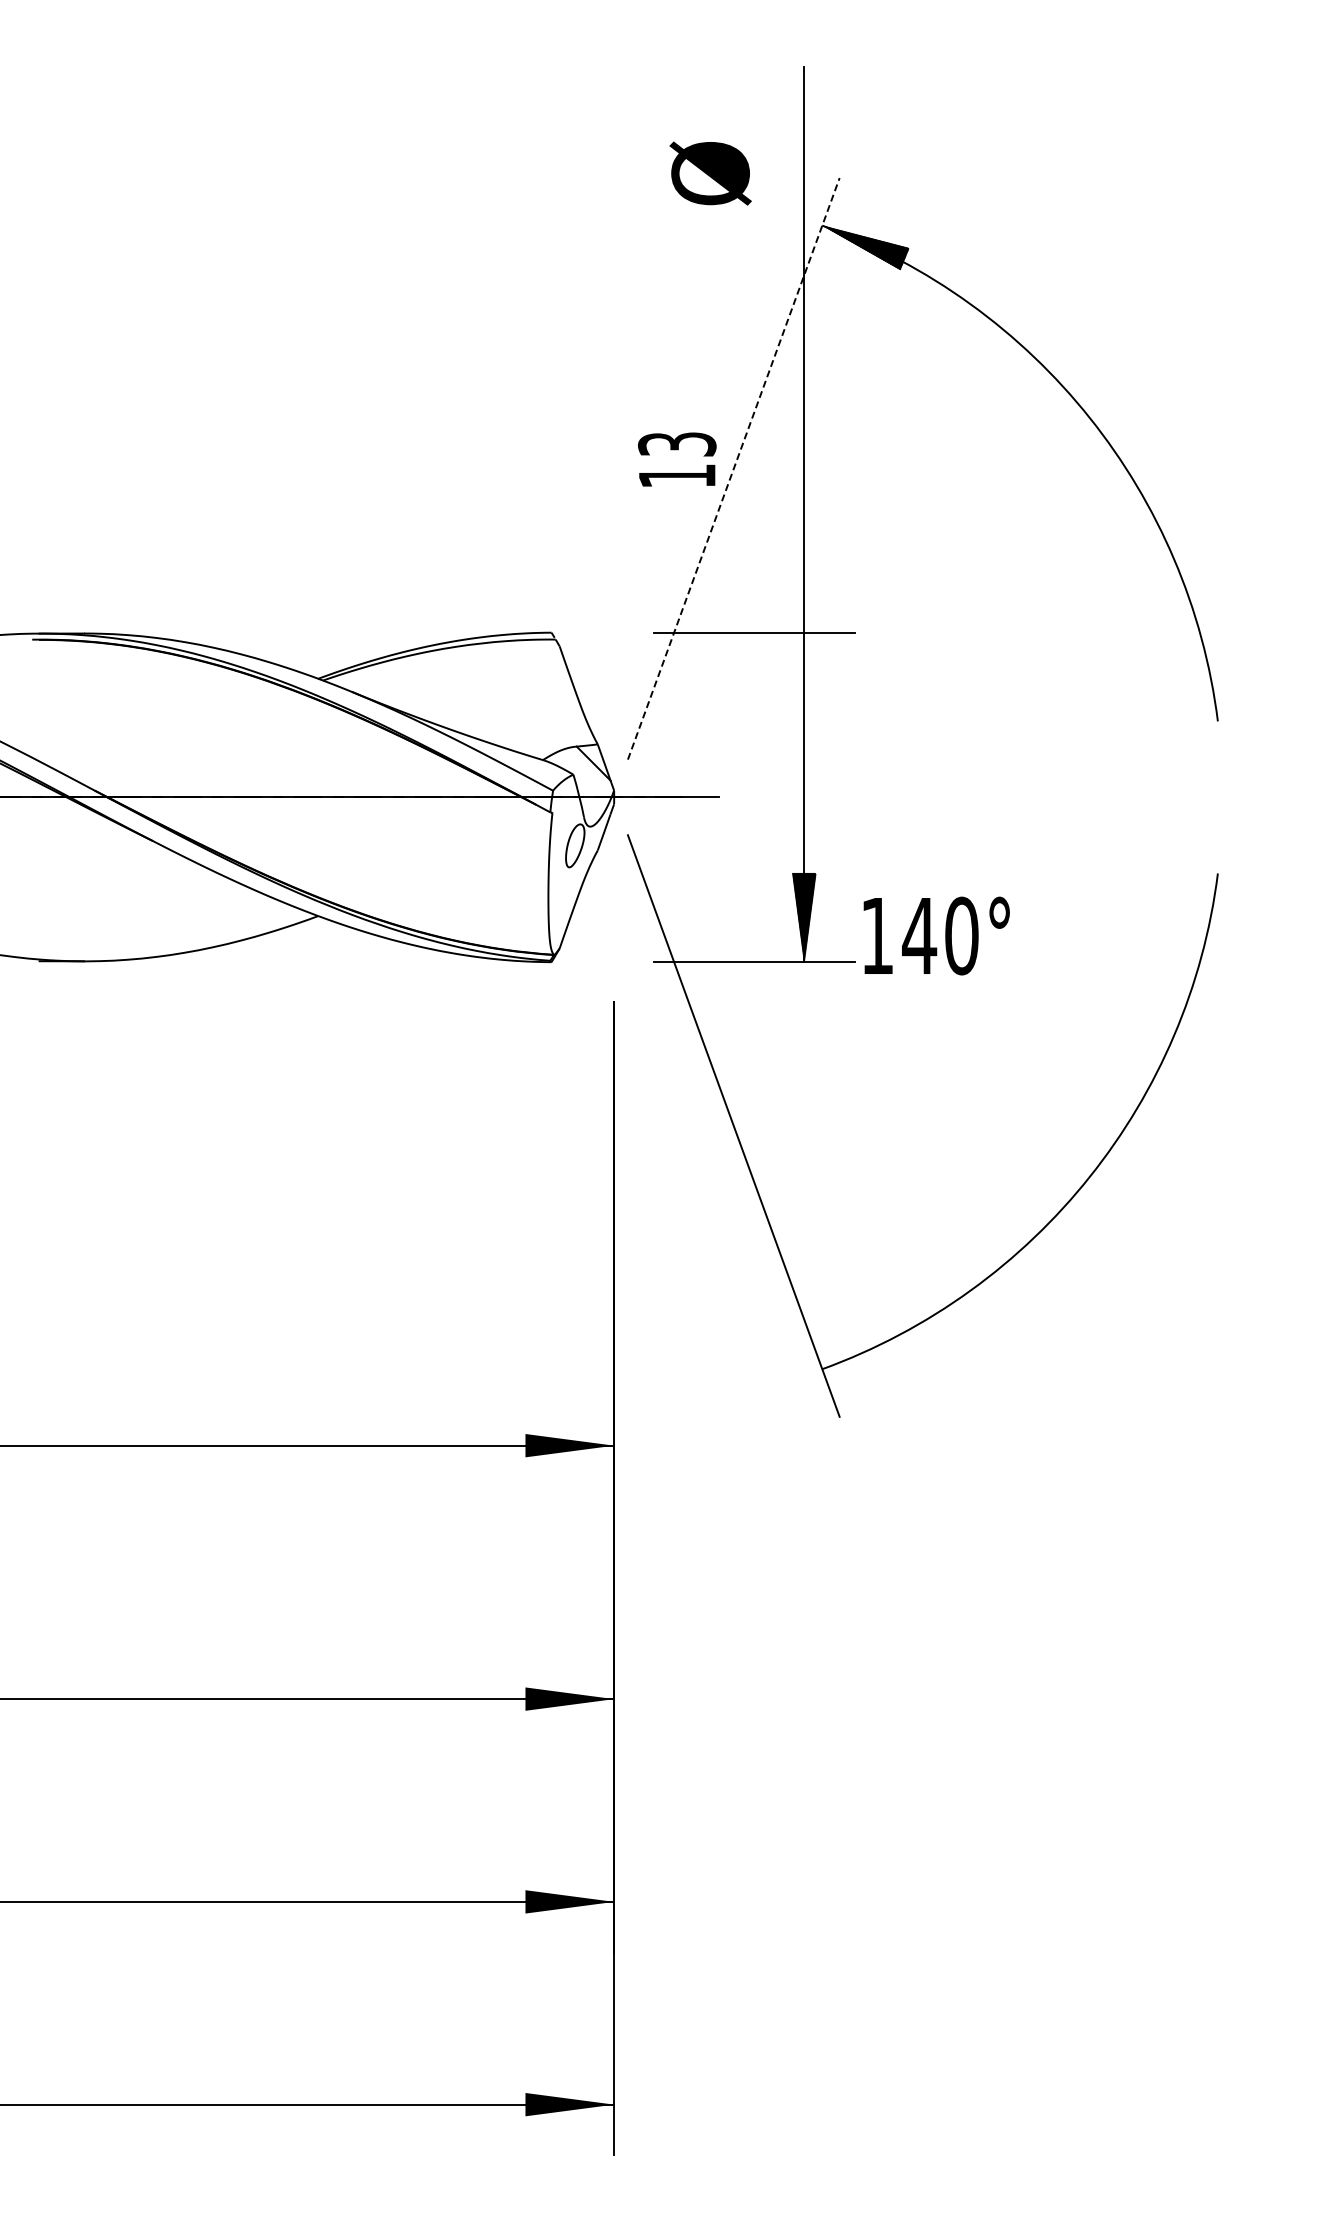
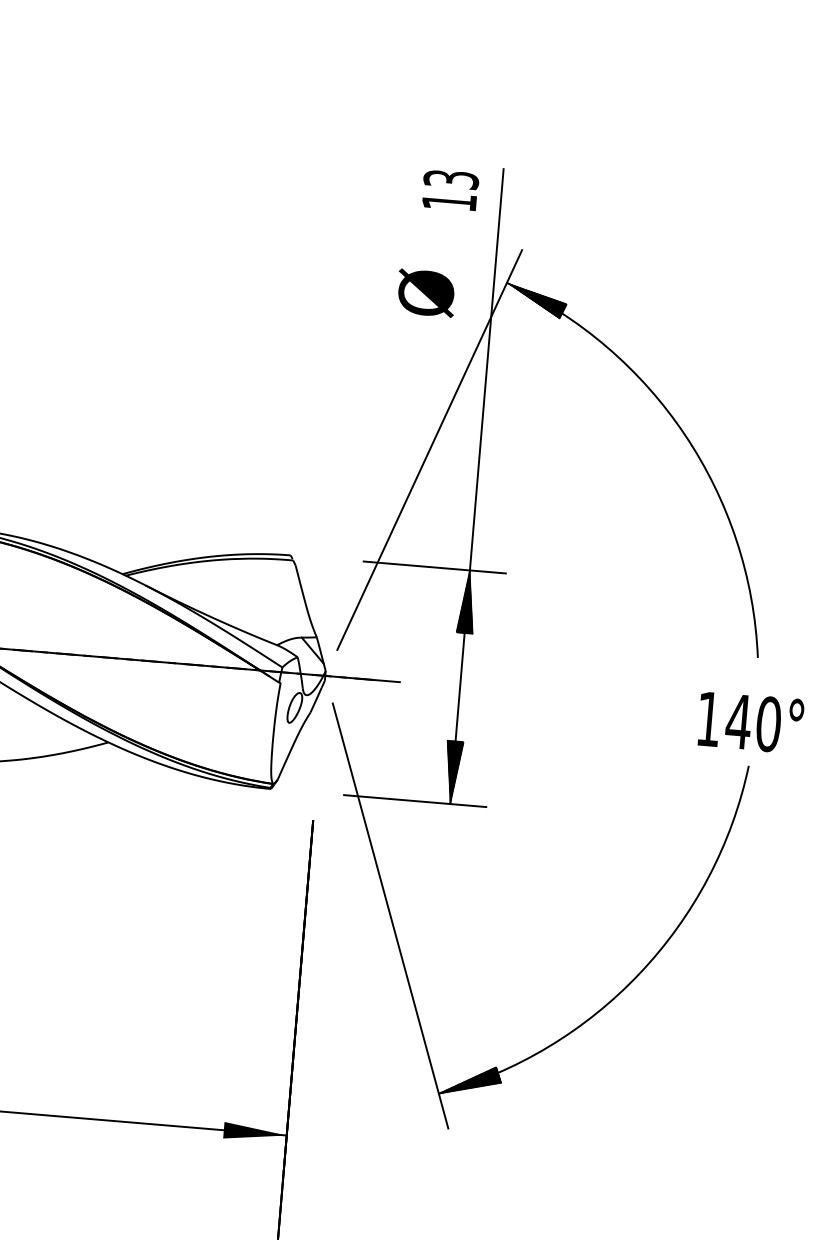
text: (710, 173) -> (426, 293), moved
text: (677, 459) -> (450, 190), moved
line: (733, 468) -> (429, 449), dashed -> solid
hatch: (803, 676) -> (466, 601), added
text: (936, 935) -> (750, 722), moved
hatch: (865, 1347) -> (470, 1080), added

